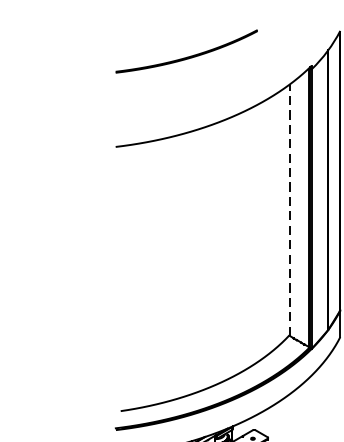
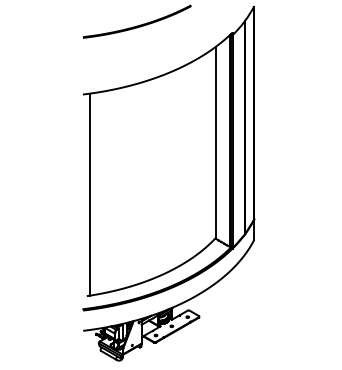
line: (289, 209) -> (215, 142), dashed -> solid
line: (124, 277) -> (89, 194), added

